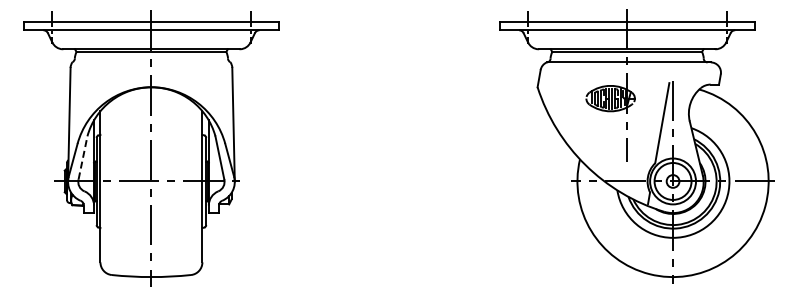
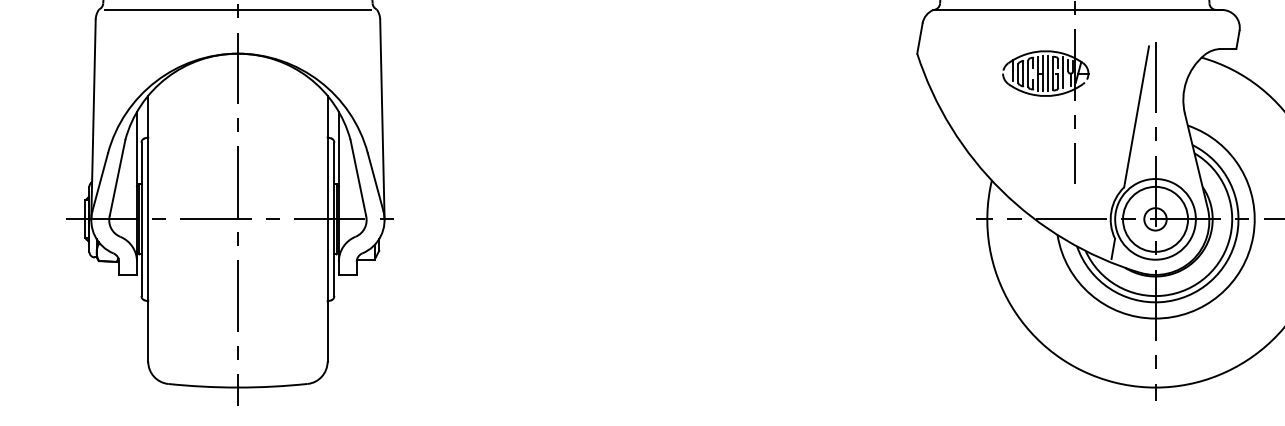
line: (151, 62) -> (238, 10), added
line: (83, 157) -> (118, 177), dashed -> solid

